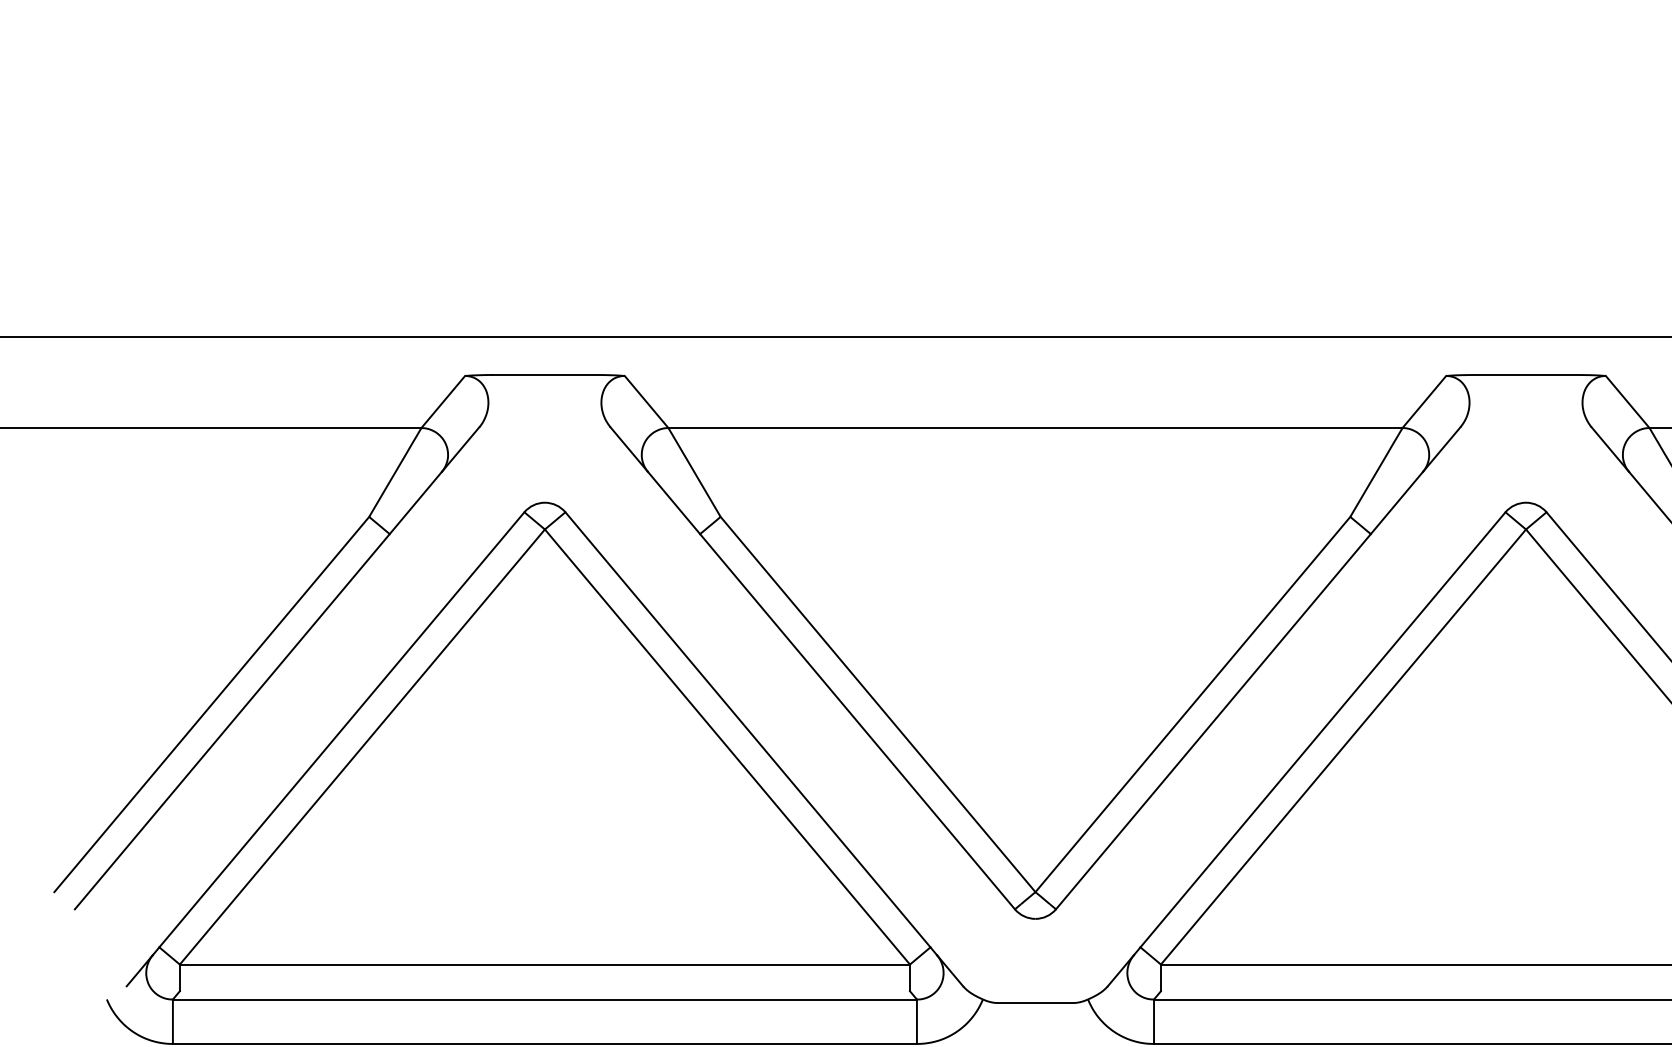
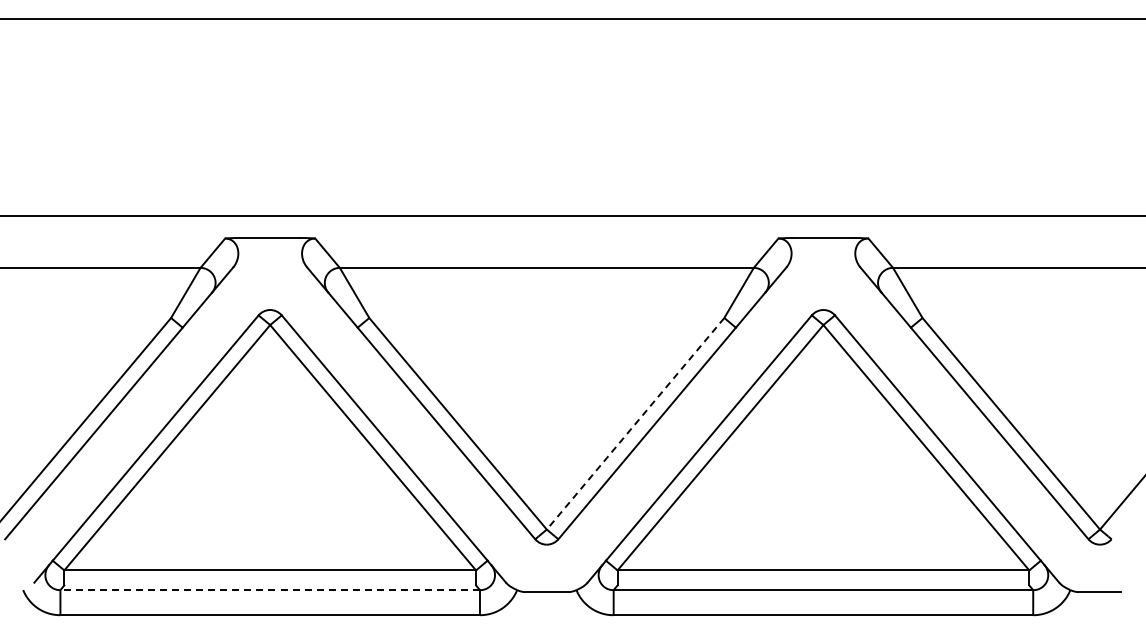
line: (1192, 705) -> (635, 424), solid -> dashed
line: (545, 1000) -> (270, 590), solid -> dashed

